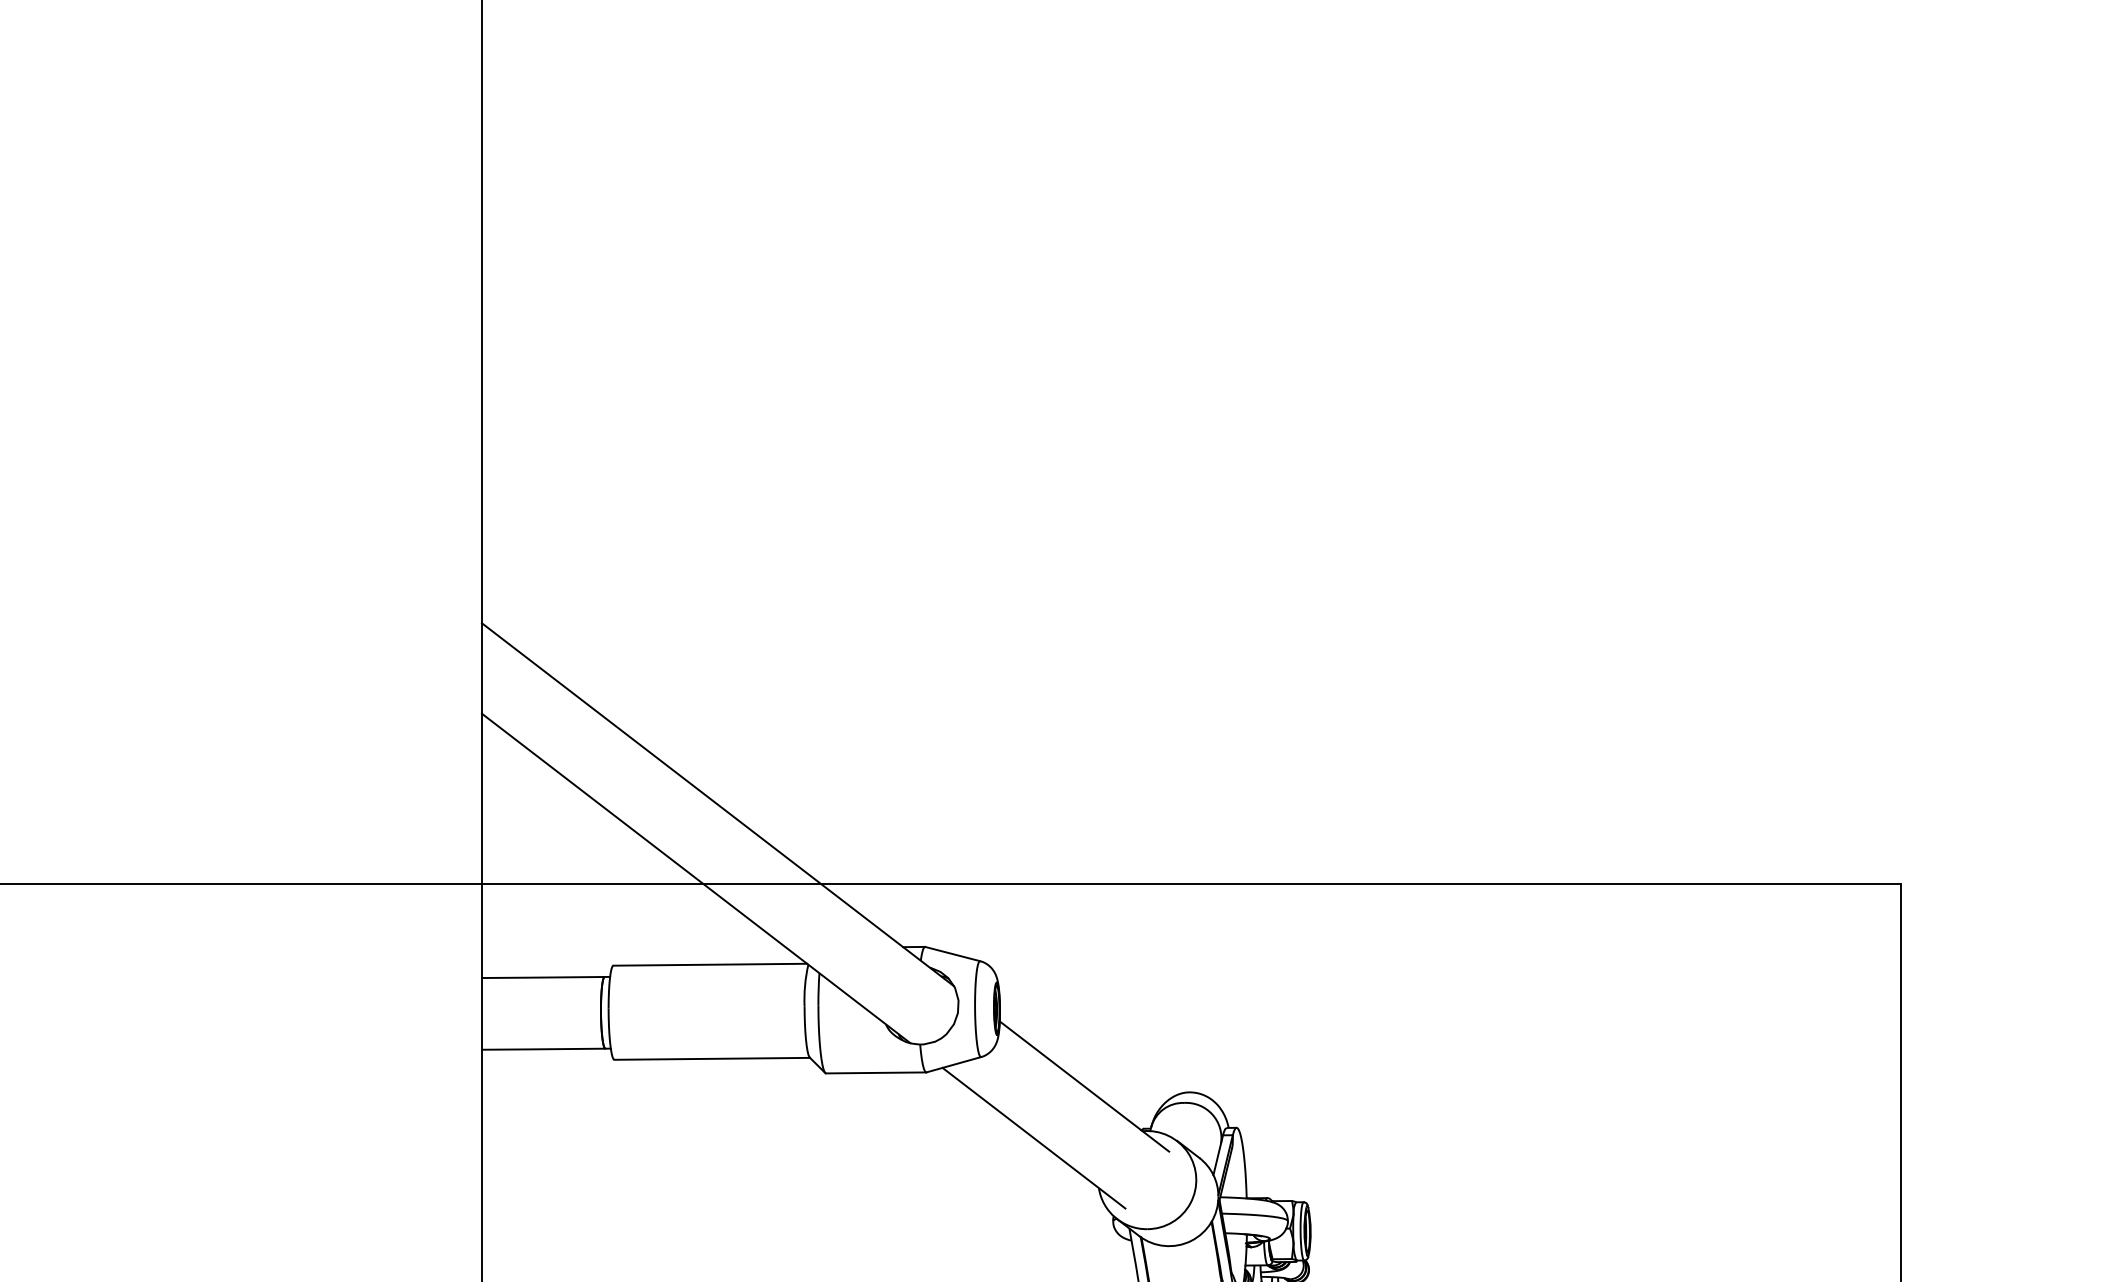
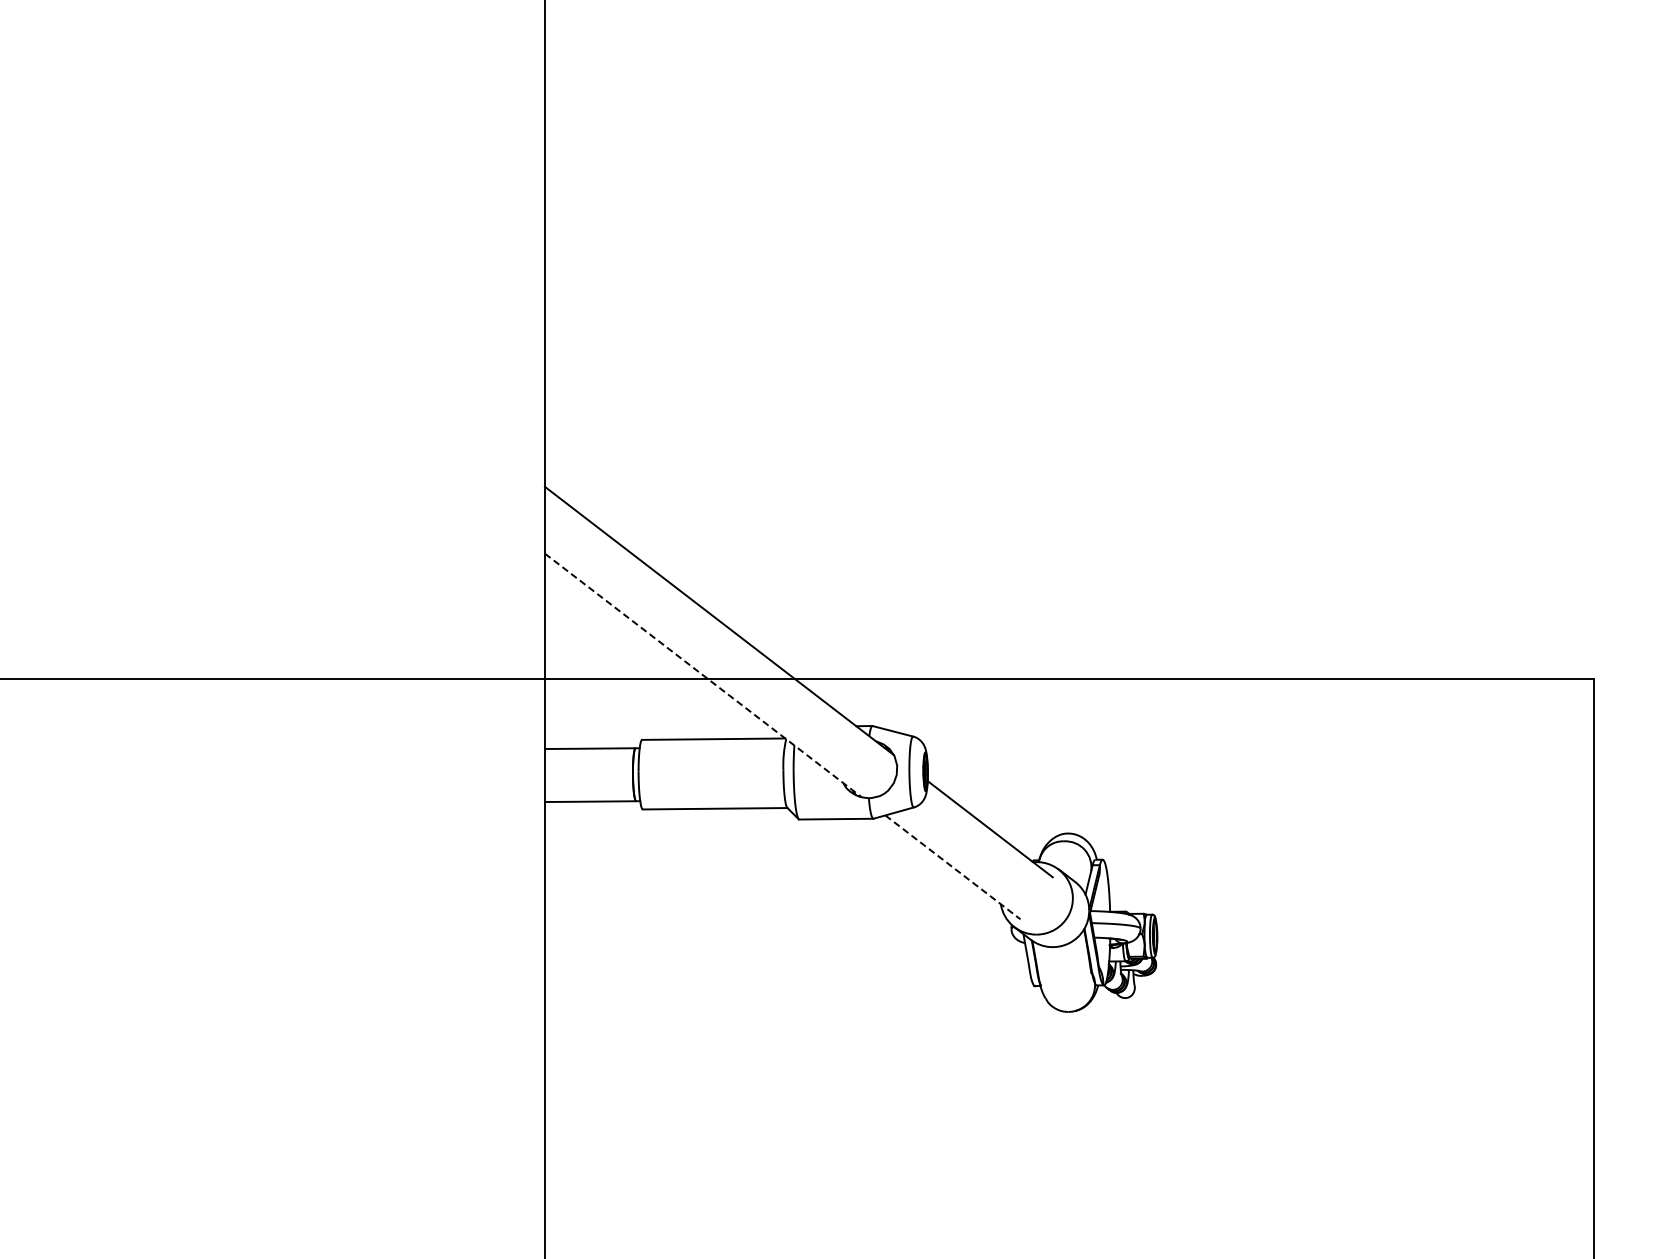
line: (696, 878) -> (703, 675), solid -> dashed
line: (1034, 1138) -> (953, 867), solid -> dashed

